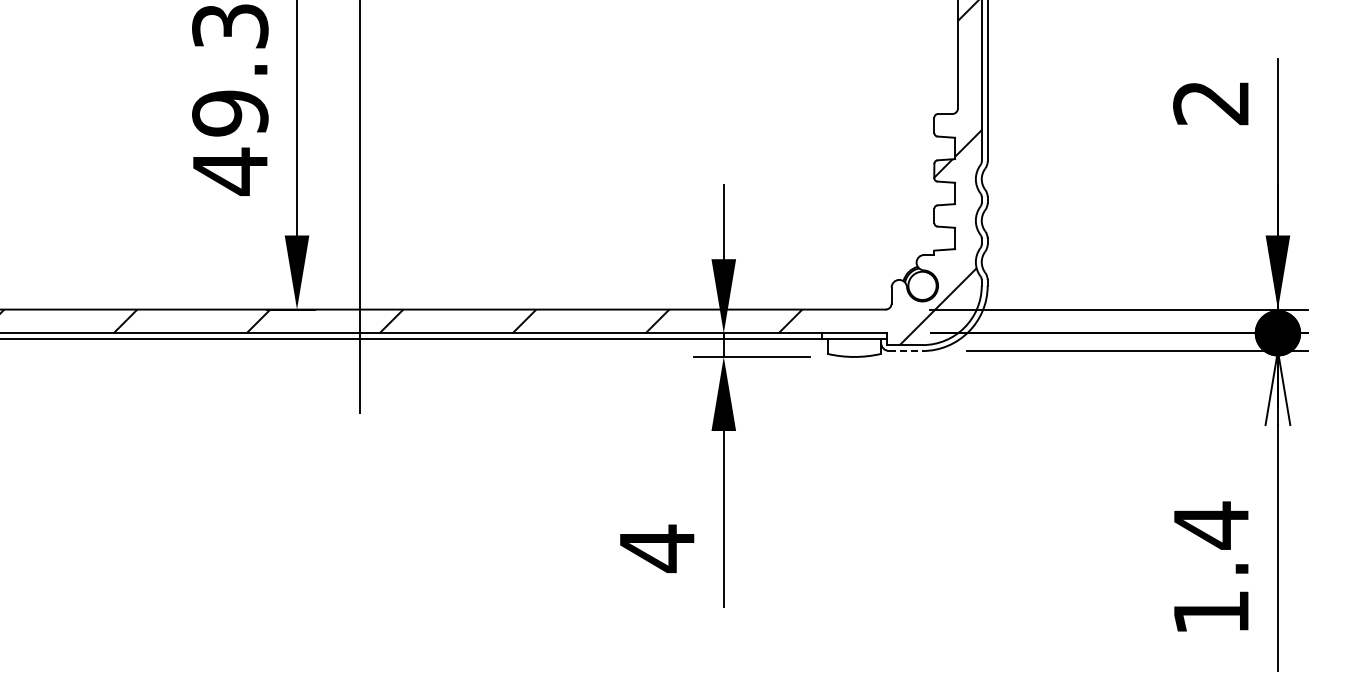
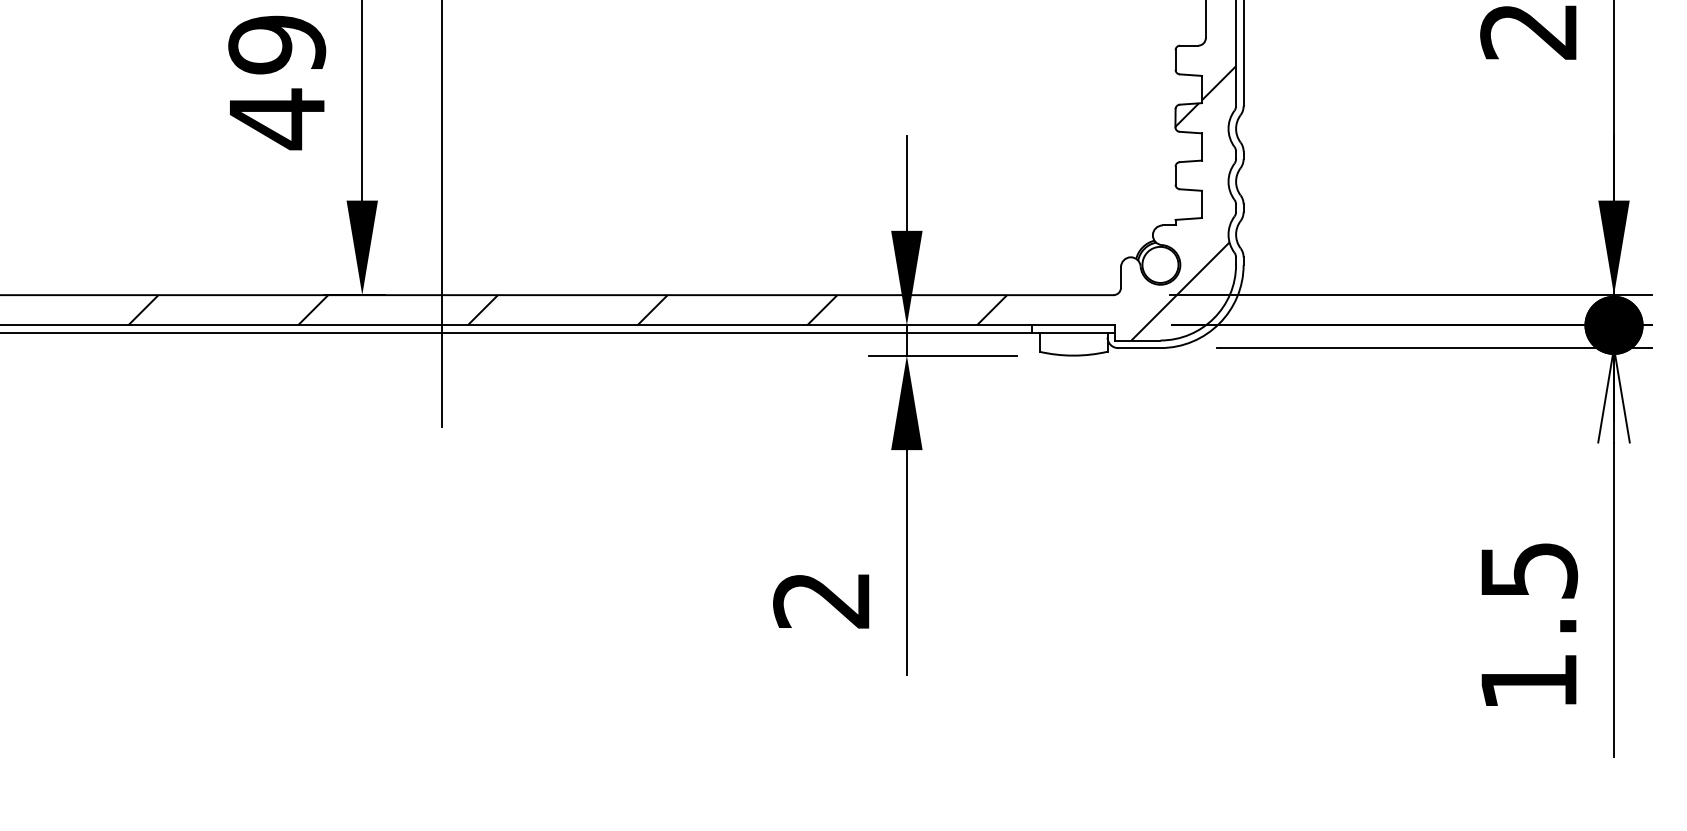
line: (905, 351) -> (1138, 348), dashed -> solid
text: (1211, 525) -> (1529, 570), 1.4 -> 1.5
text: (656, 548) -> (821, 600), 4 -> 2

